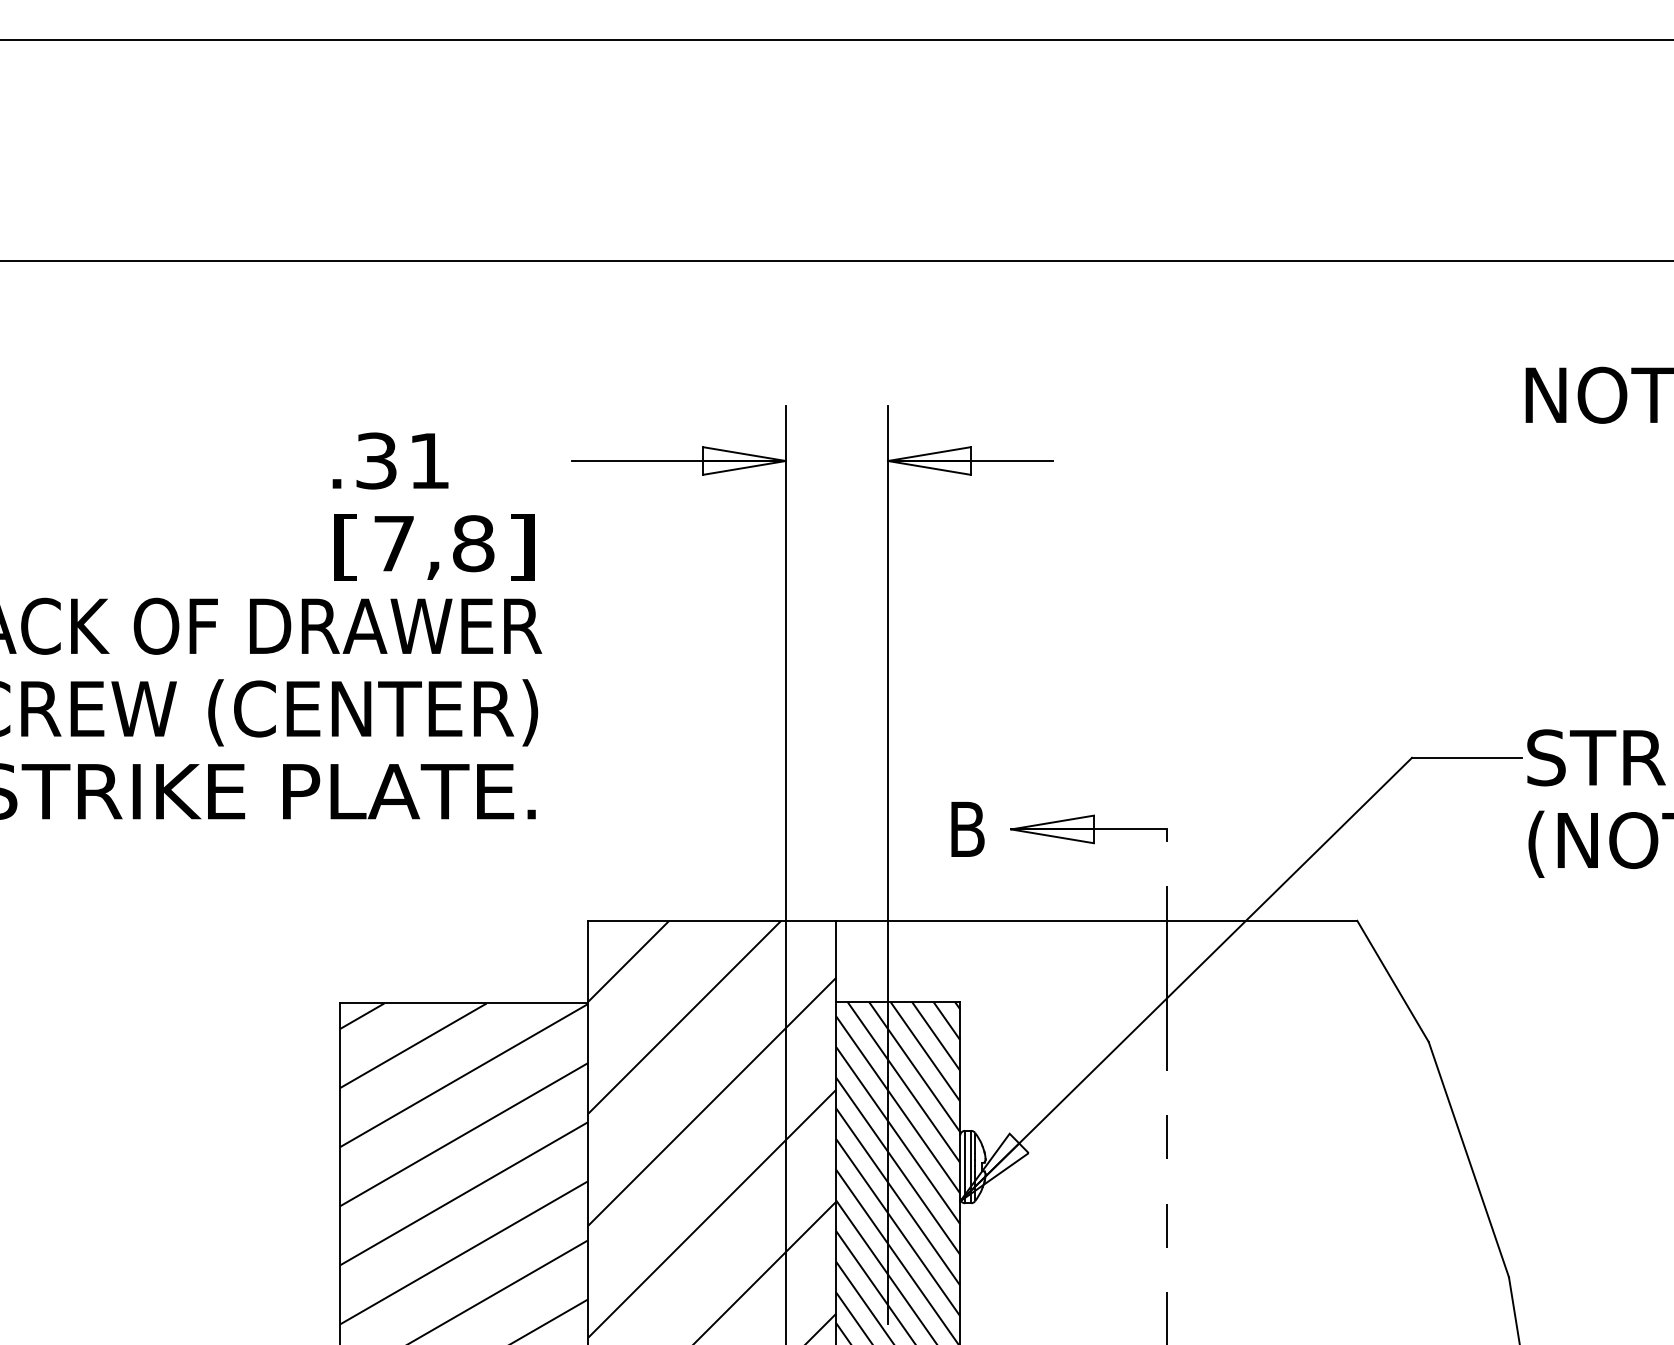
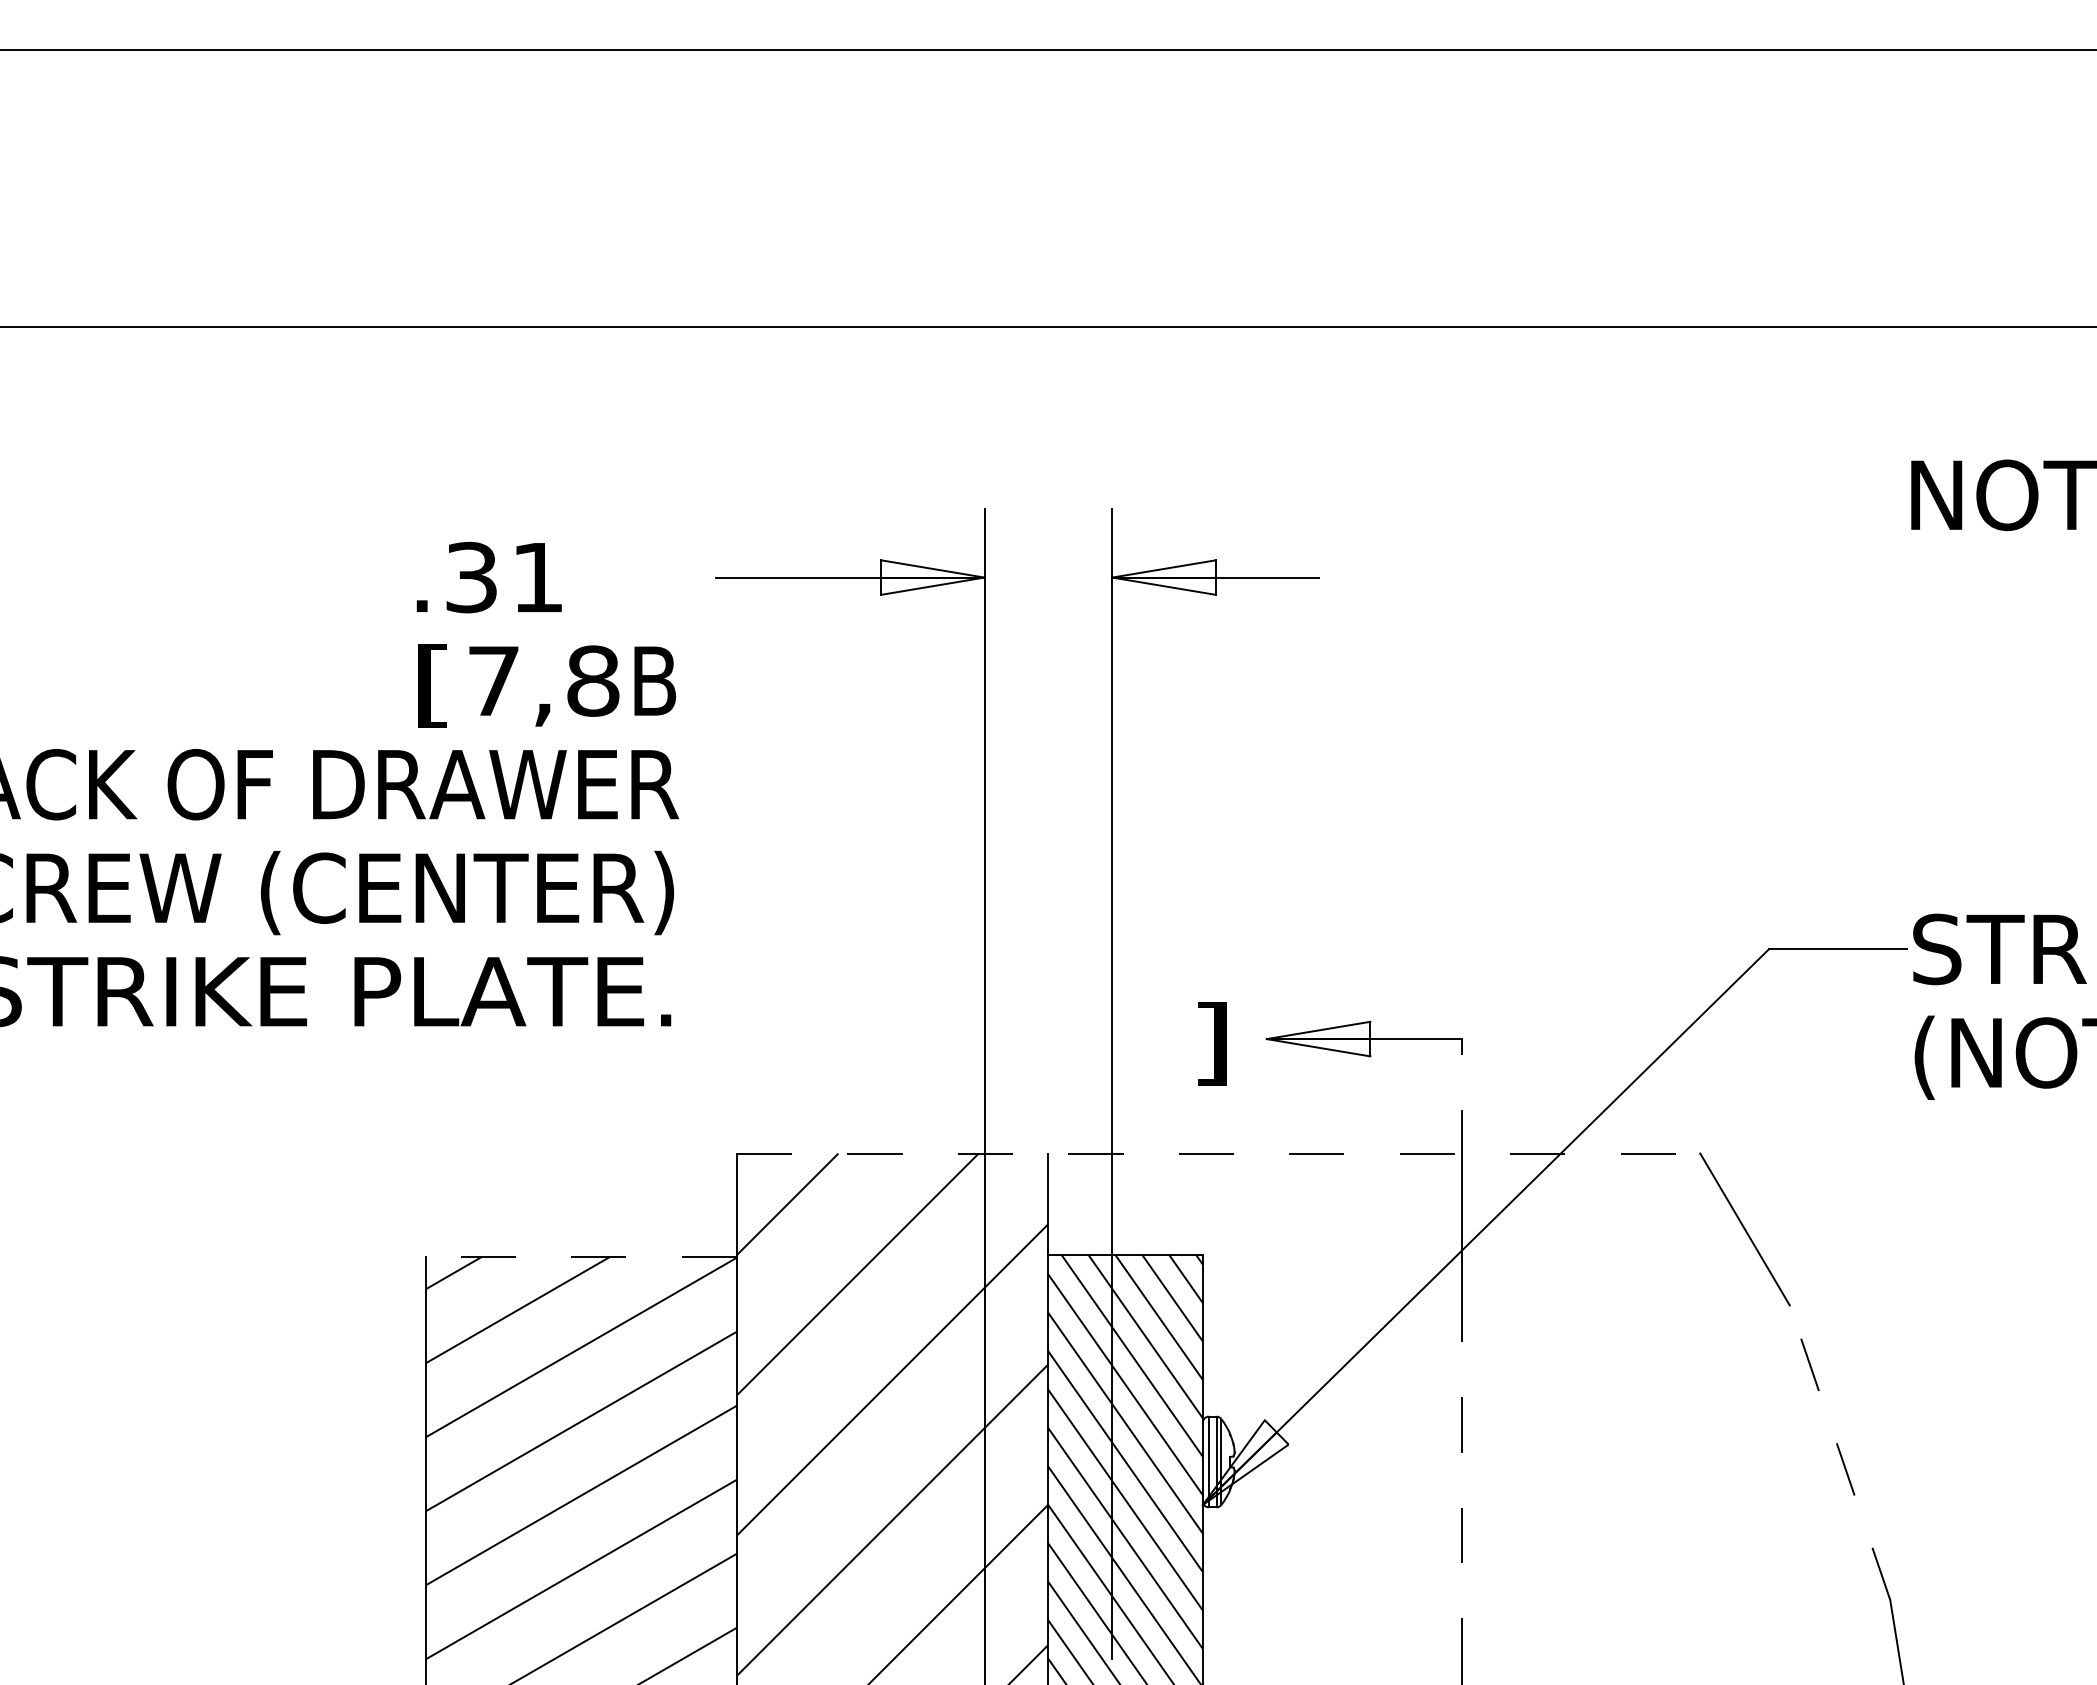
text: (523, 547) -> (655, 685), ] -> B
text: (967, 832) -> (1212, 1043), B -> ]
line: (972, 920) -> (1218, 1153), solid -> dashed
line: (464, 1003) -> (581, 1257), solid -> dashed
line: (1469, 1159) -> (1840, 1452), solid -> dashed

